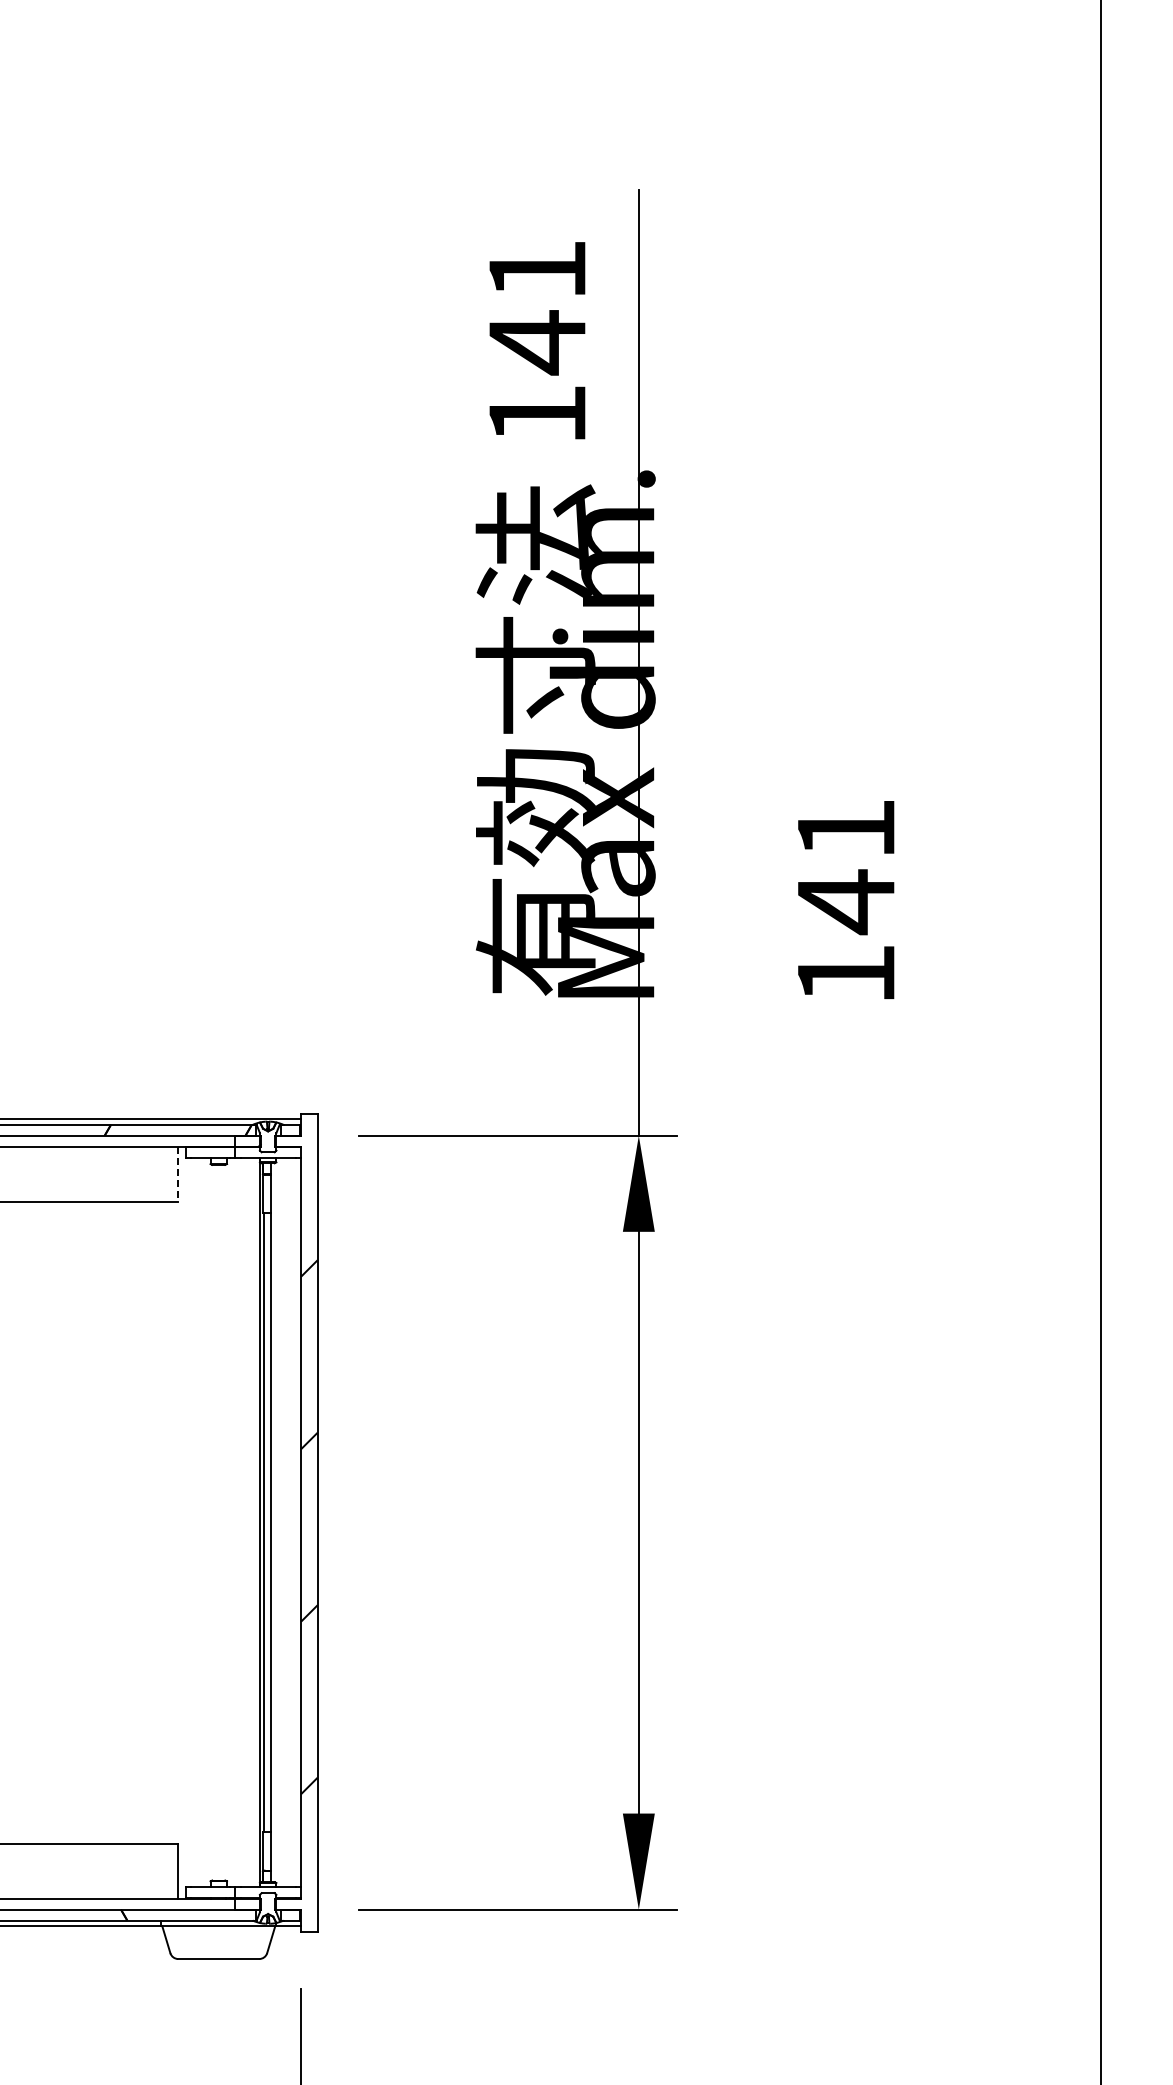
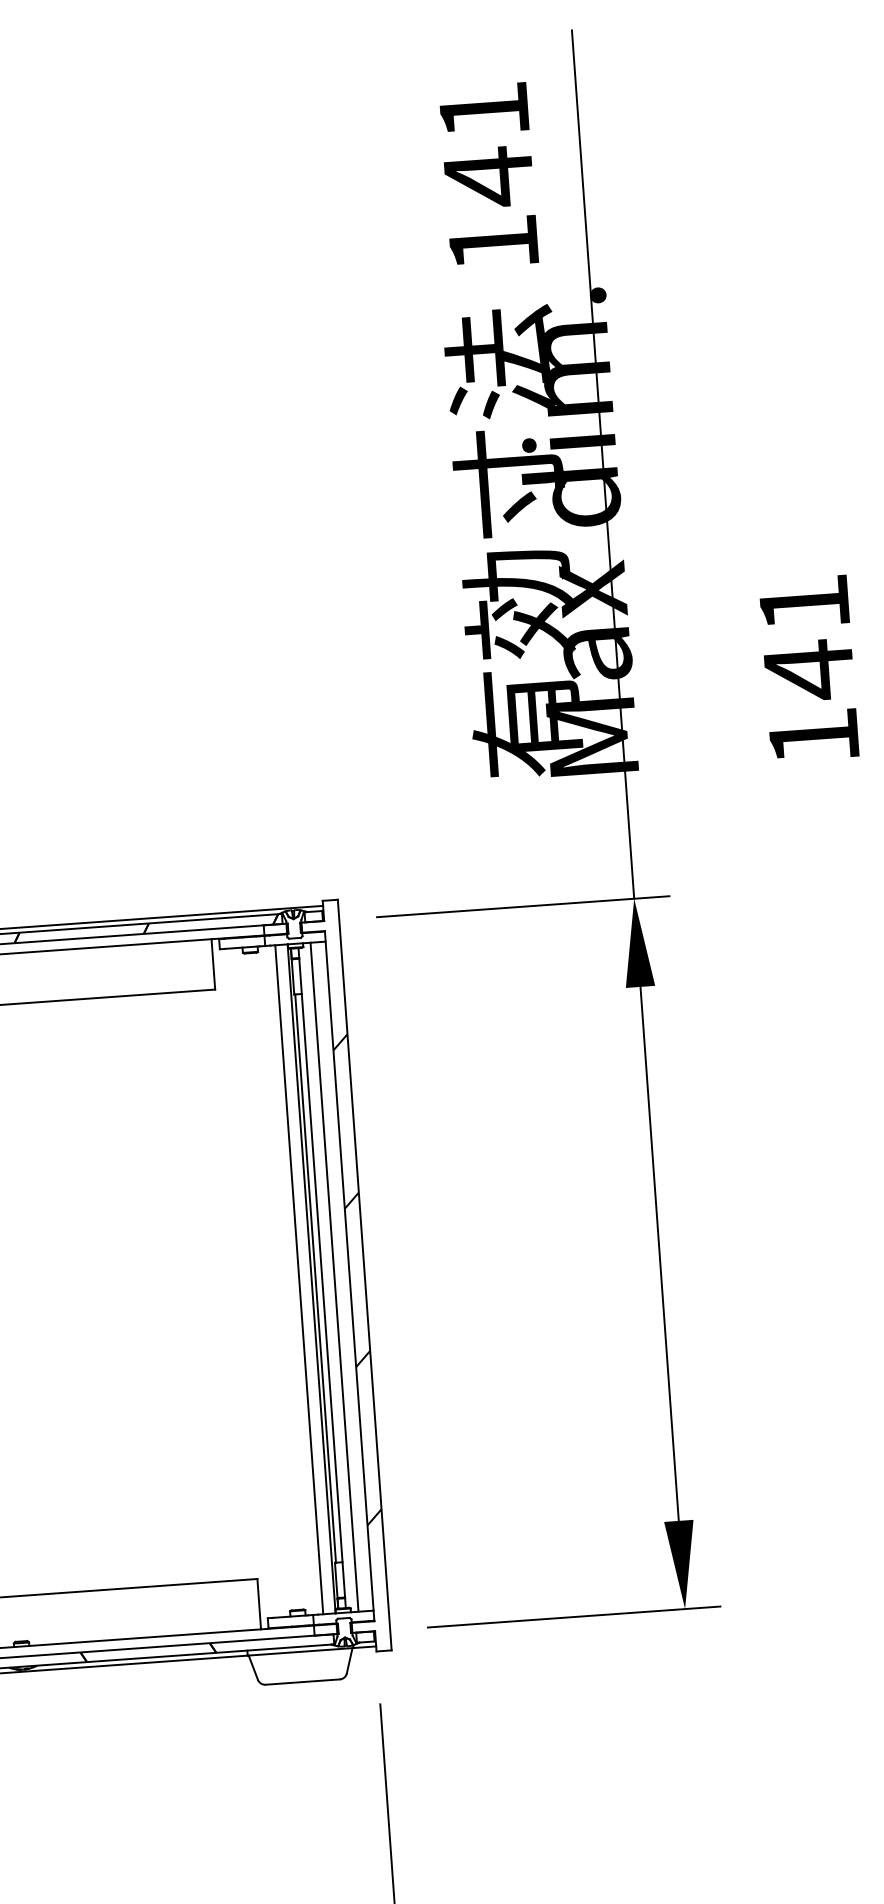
line: (177, 1174) -> (213, 964), dashed -> solid
line: (246, 1522) -> (299, 1279), added
line: (284, 1522) -> (334, 1277), added

